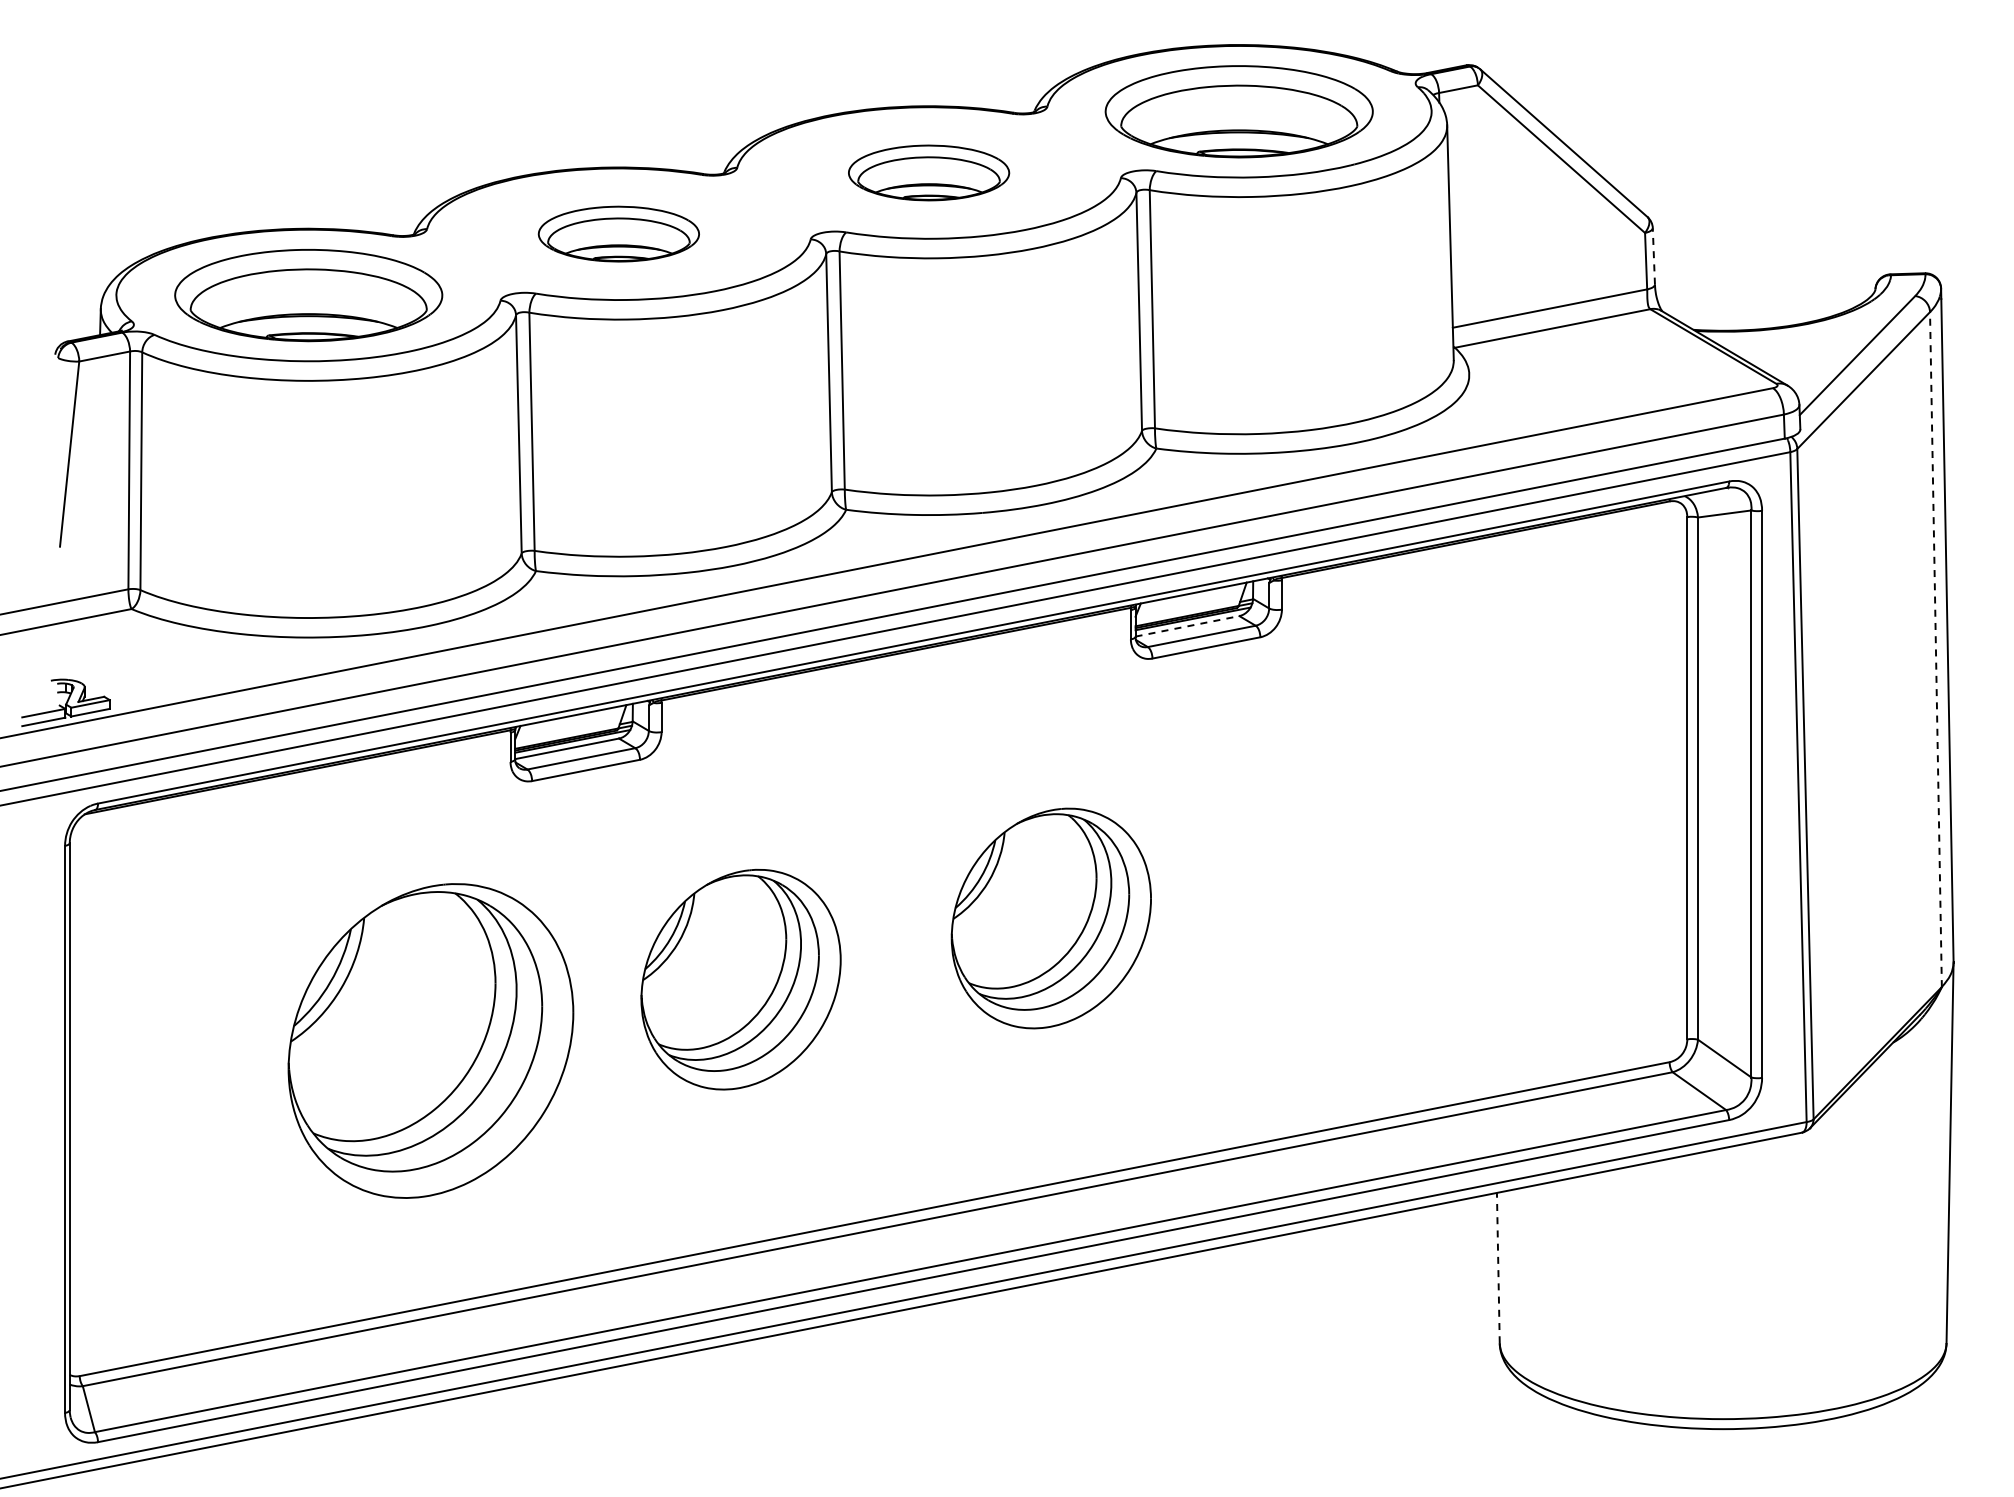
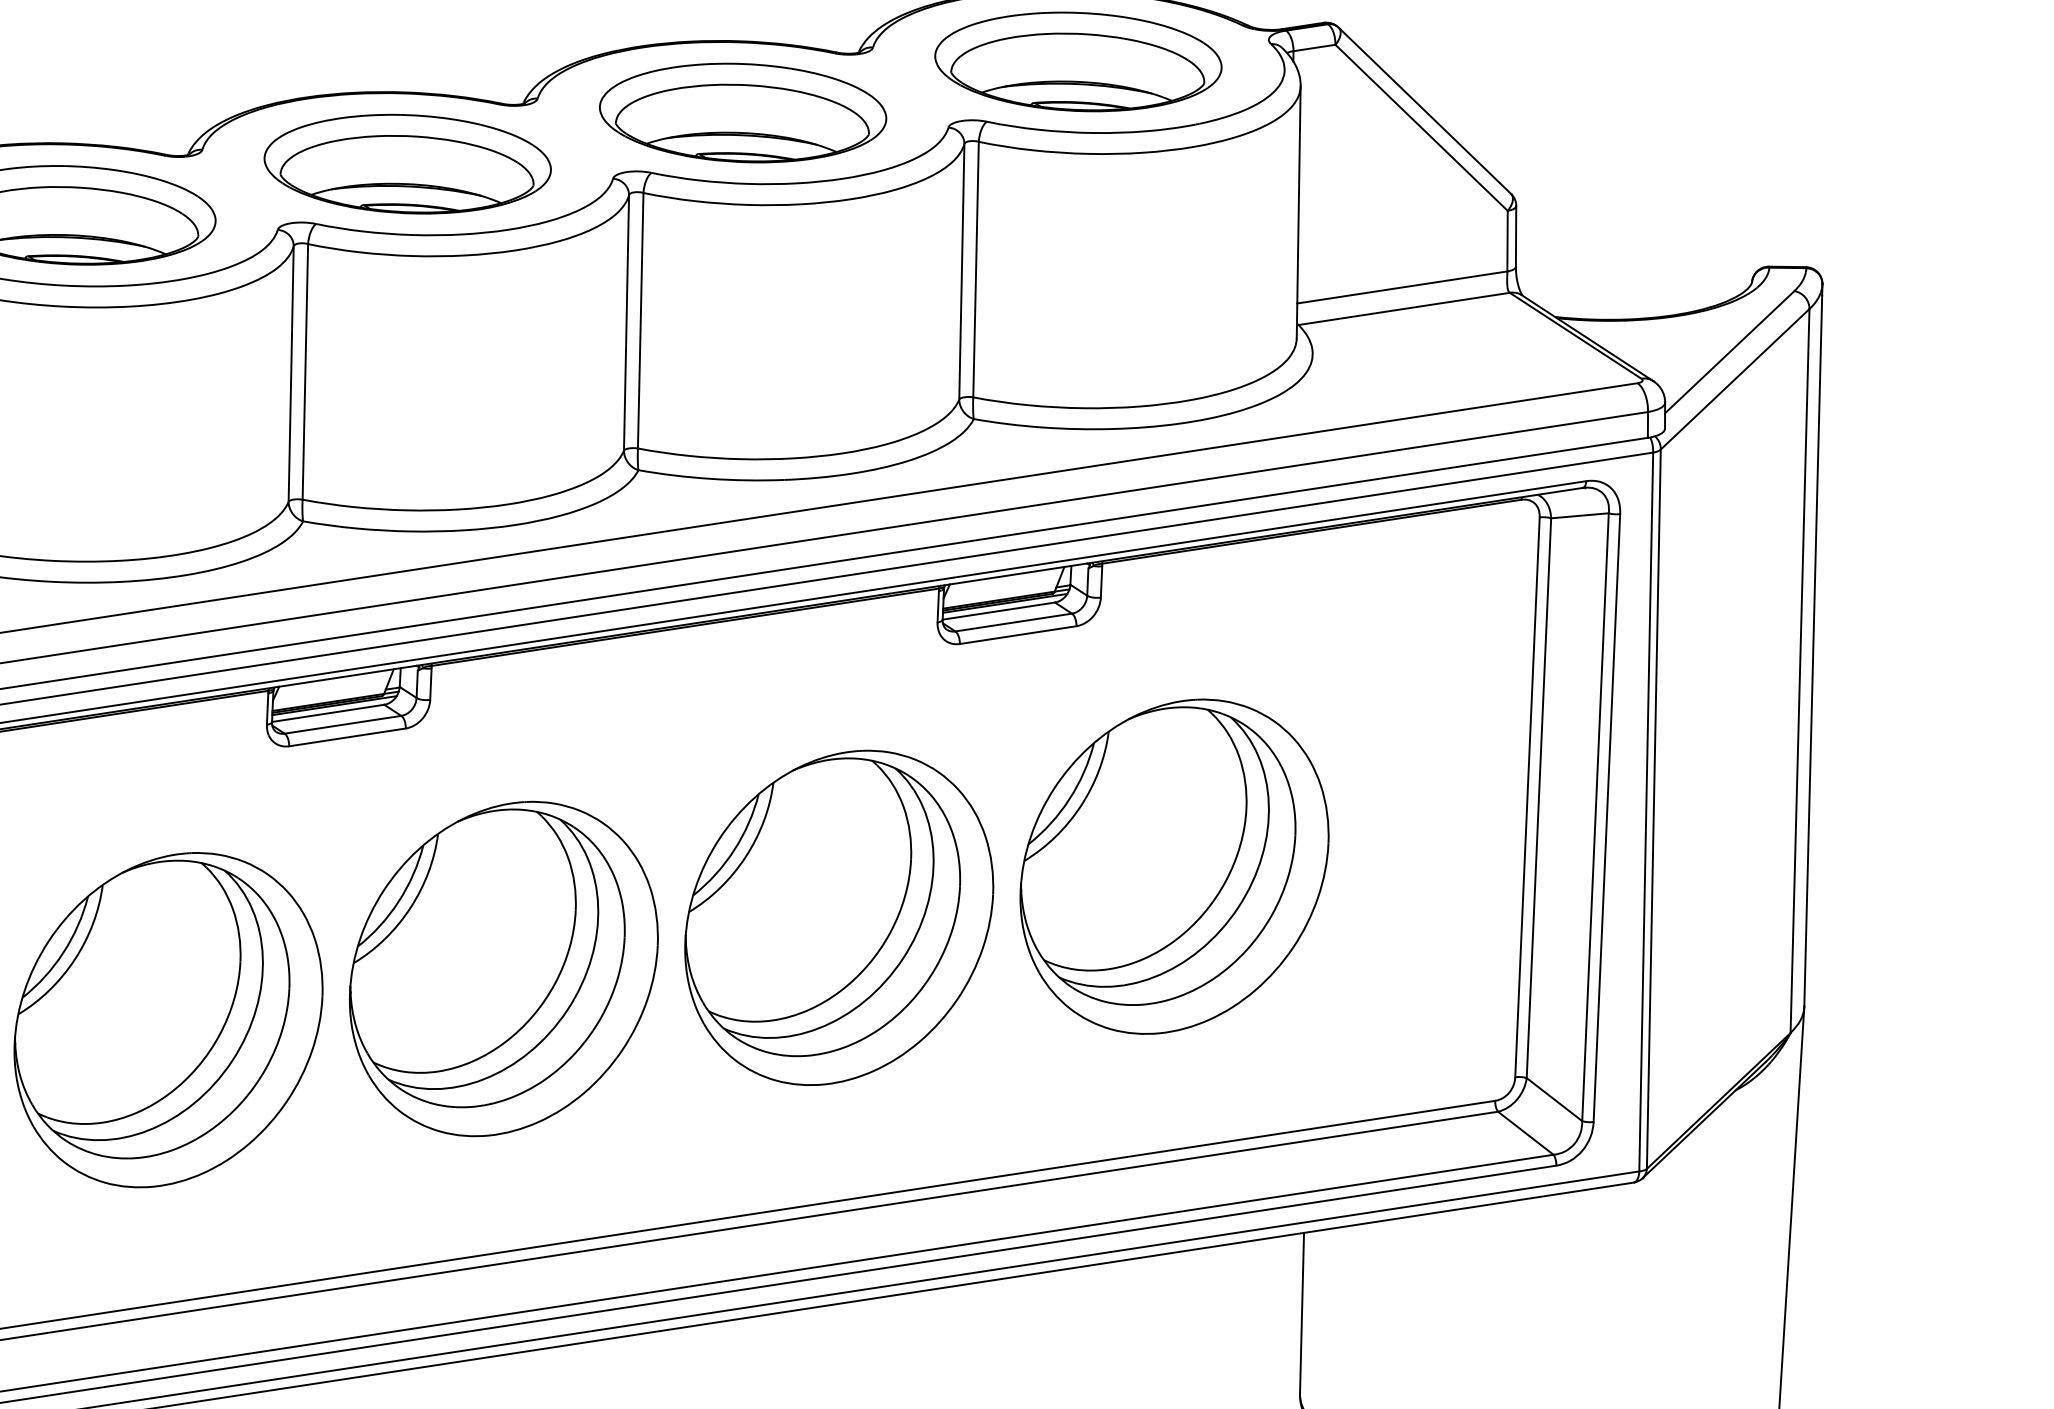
part: (928, 172) -> (742, 112), size x1.67
part: (618, 233) -> (407, 163), size x1.67
line: (1653, 255) -> (1515, 235), dashed -> solid
line: (1187, 626) -> (998, 611), dashed -> solid
line: (1935, 649) -> (1799, 670), dashed -> solid
part: (1361, 857) -> (1174, 867), added
part: (1051, 918) -> (839, 917), size x1.43
part: (740, 979) -> (503, 968), size x1.43
line: (1498, 1267) -> (1302, 1312), dashed -> solid

